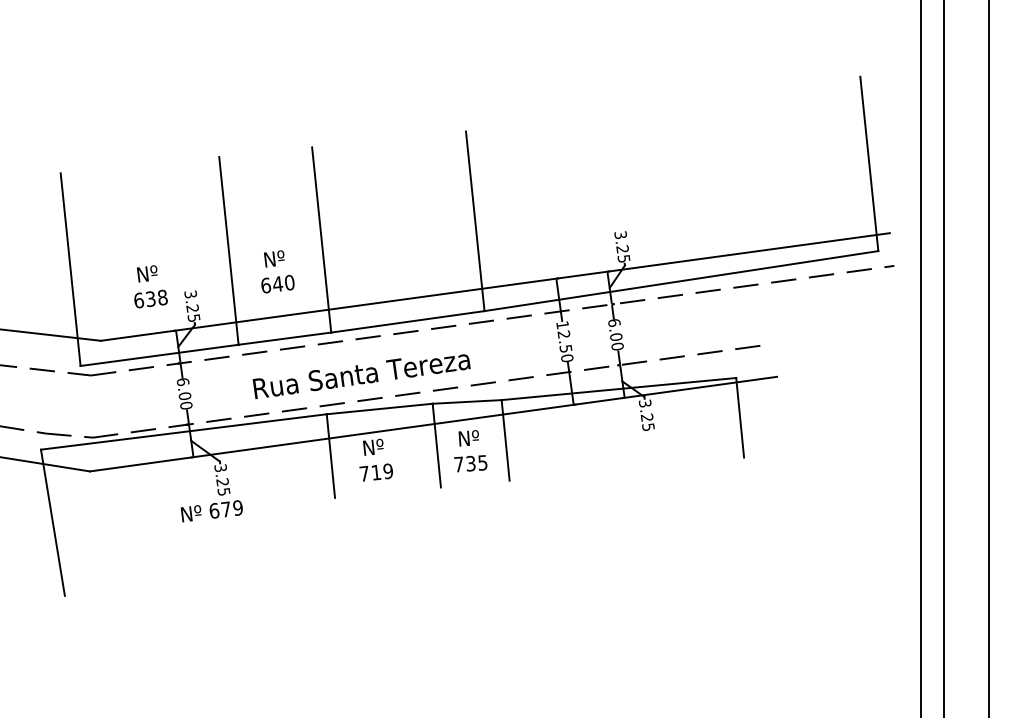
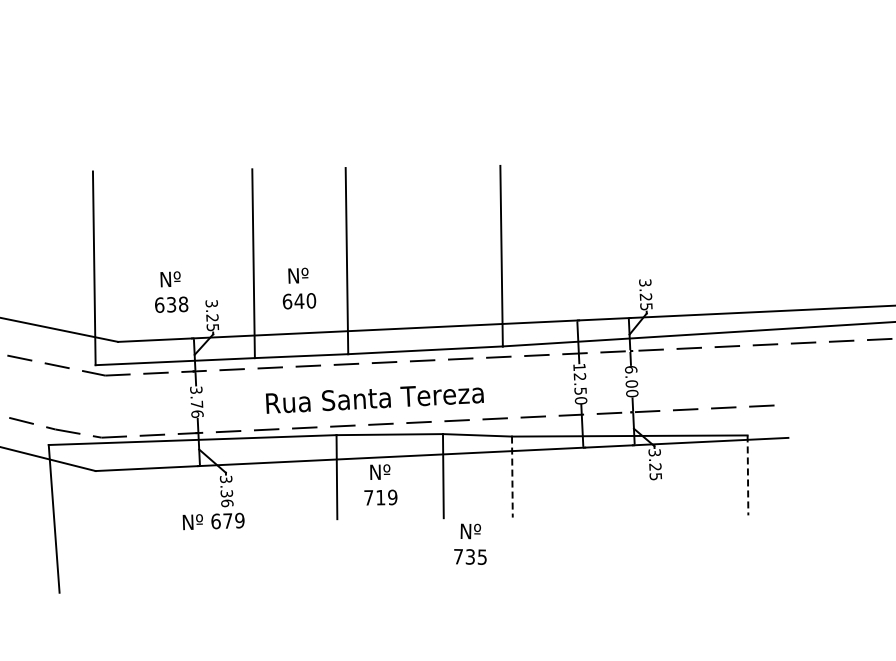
text: (184, 393) -> (196, 401), 6.00 -> 3.76
line: (740, 417) -> (748, 475), solid -> dashed
line: (505, 440) -> (512, 477), solid -> dashed
text: (470, 451) -> (471, 544), moved
text: (223, 486) -> (227, 497), 3.25 -> 3.36

